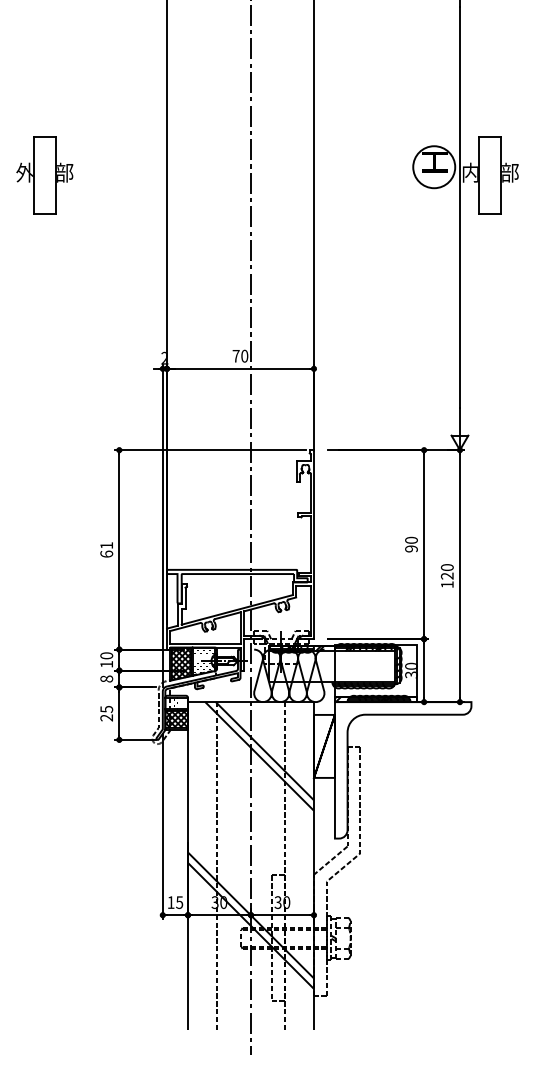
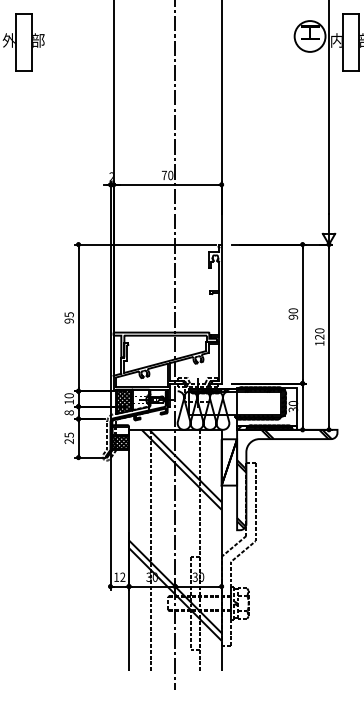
text: (106, 549) -> (69, 317), 61 -> 95
hatch: (398, 769) -> (283, 479), added
text: (179, 902) -> (122, 577), 15 -> 12

